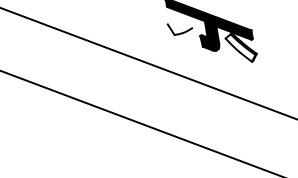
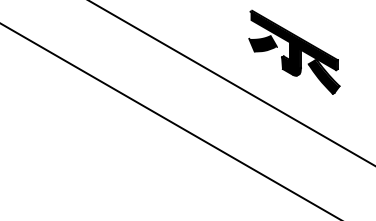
fill: (181, 25) -> (263, 42), added
fill: (239, 47) -> (322, 76), added

